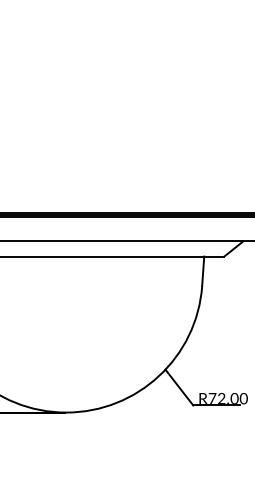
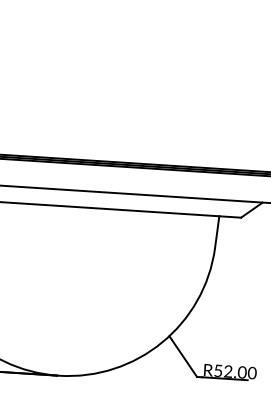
text: (212, 398) -> (218, 370), R72.00 -> R52.00

